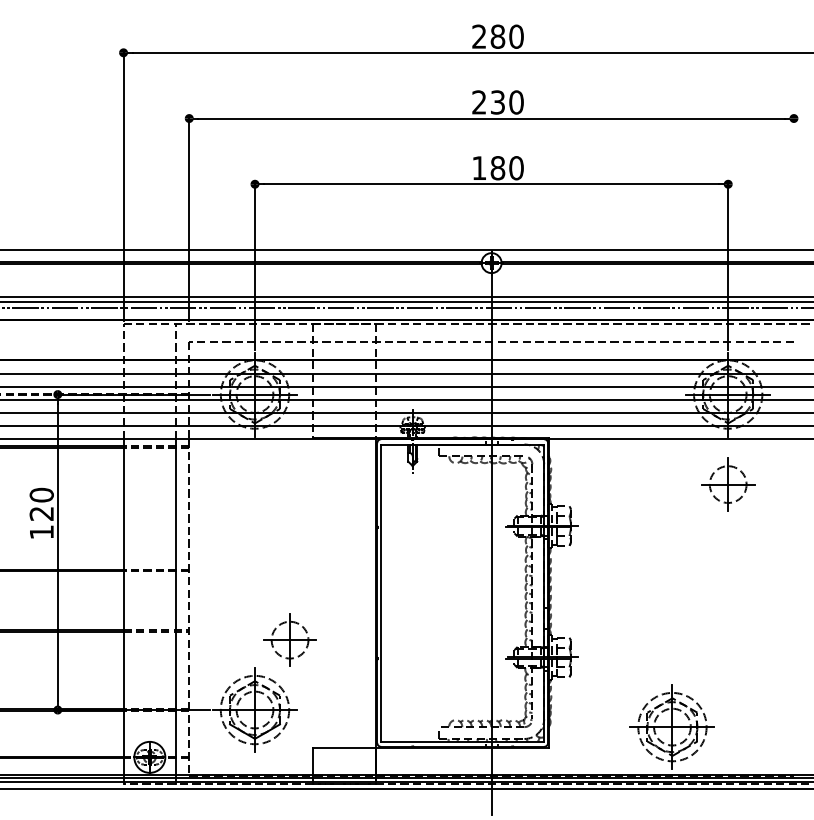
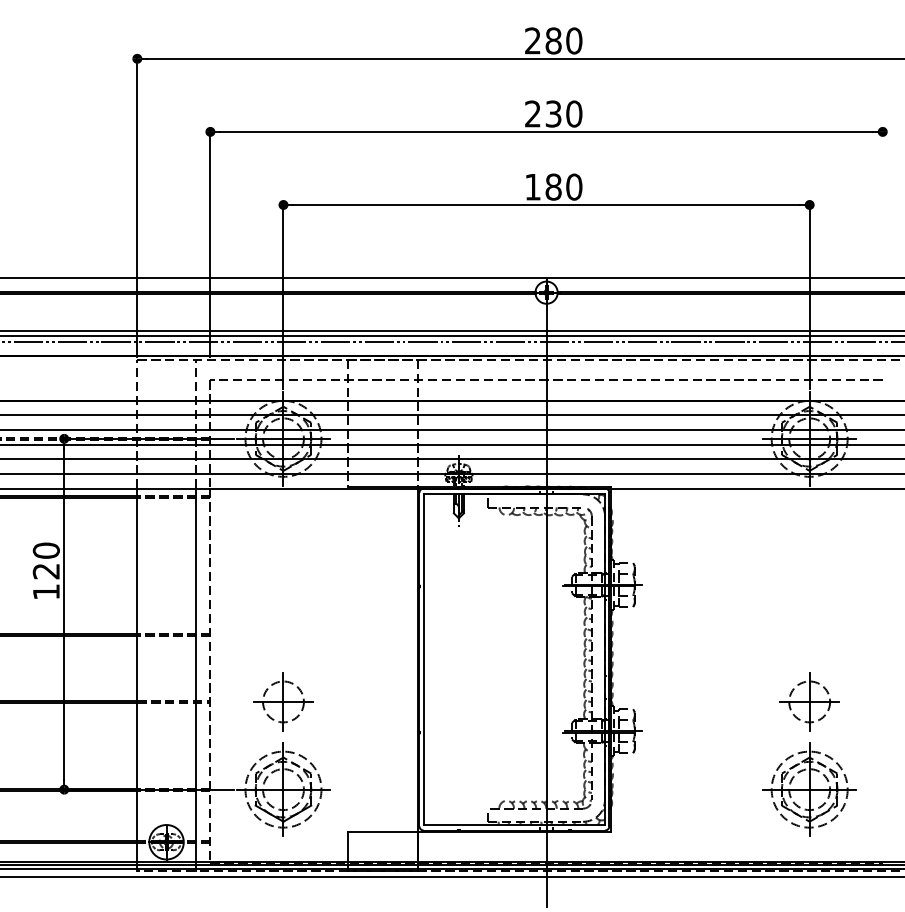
part: (728, 484) -> (809, 701), moved
part: (290, 639) -> (283, 701), moved
part: (672, 727) -> (809, 789), moved

